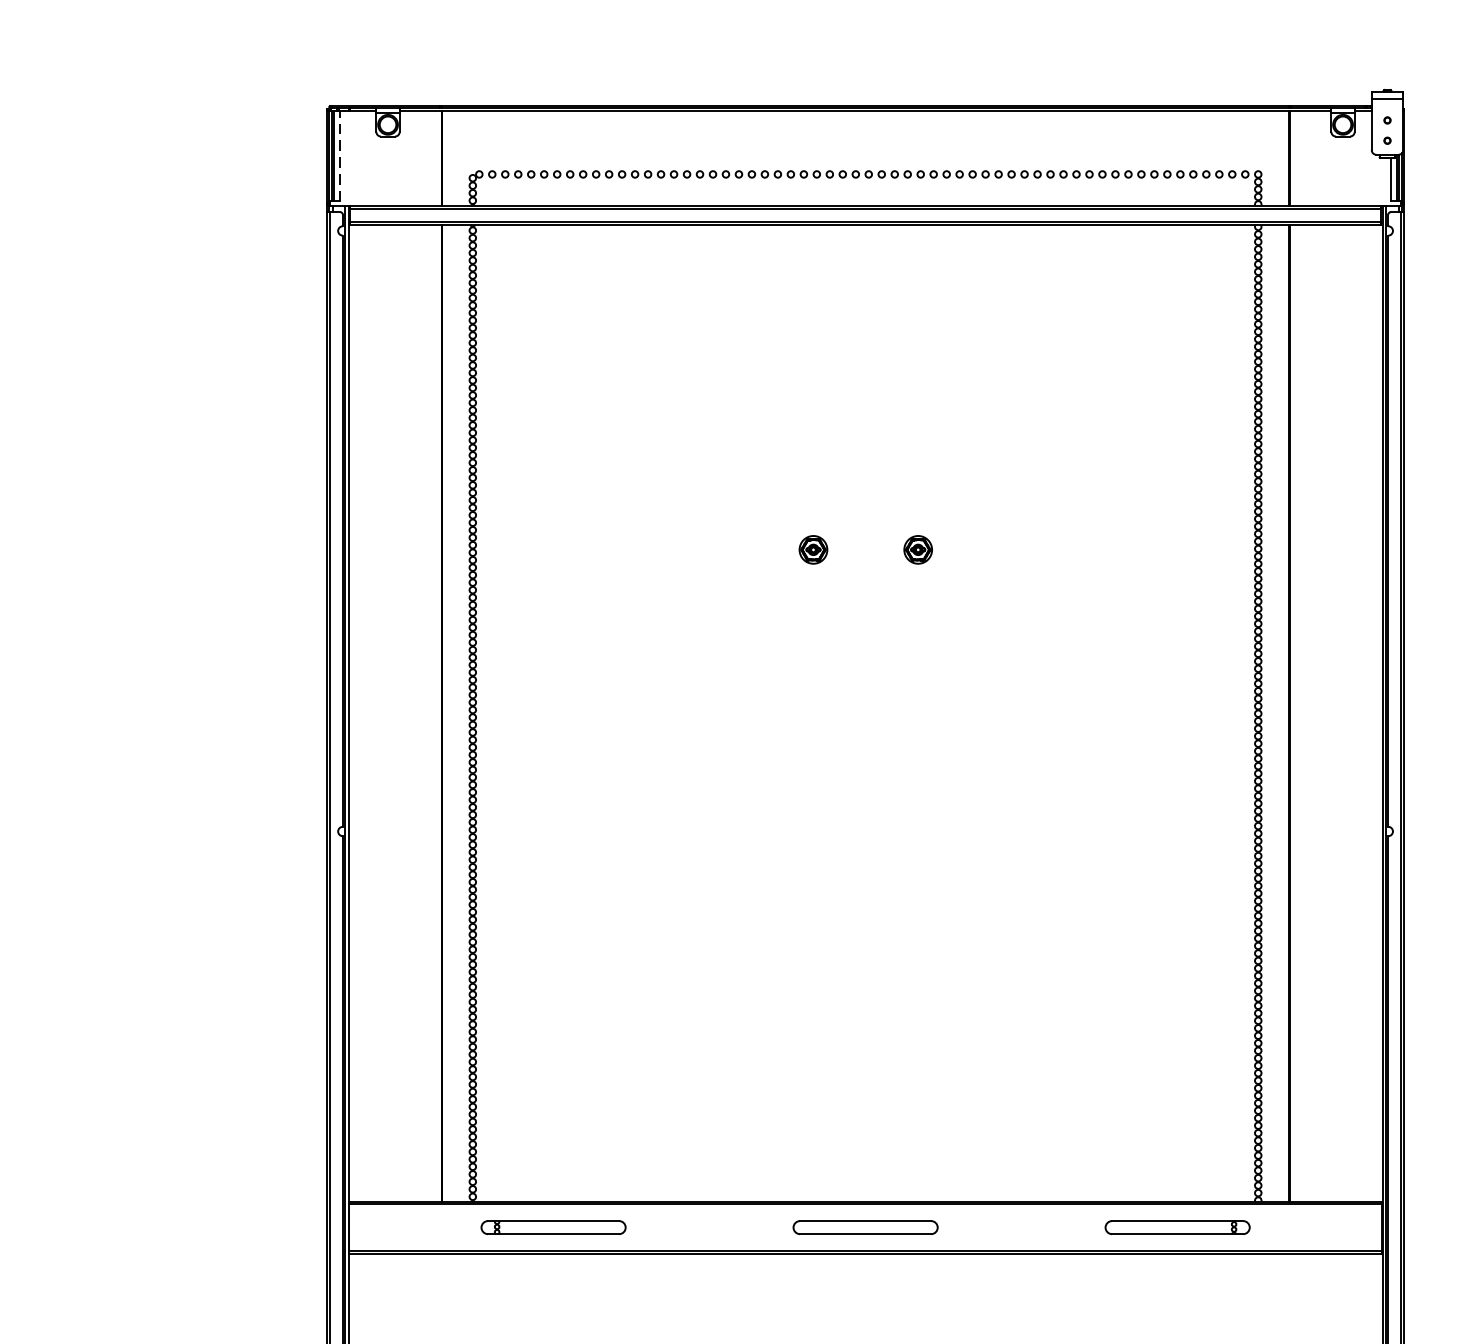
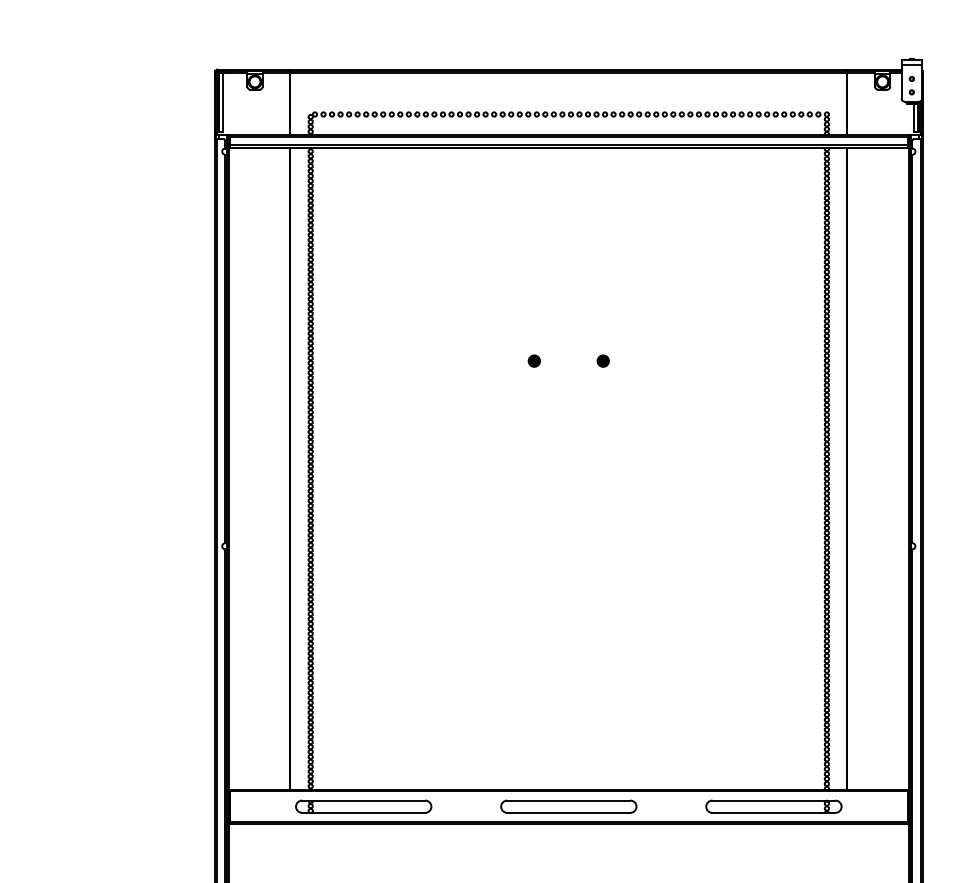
line: (340, 156) -> (223, 102), dashed -> solid
part: (811, 548) -> (533, 360), size x0.62
part: (916, 548) -> (602, 360), size x0.62
part: (553, 1227) -> (363, 806), size x1.43
part: (865, 1227) -> (568, 806), size x1.43
part: (1176, 1227) -> (773, 806), size x1.43

